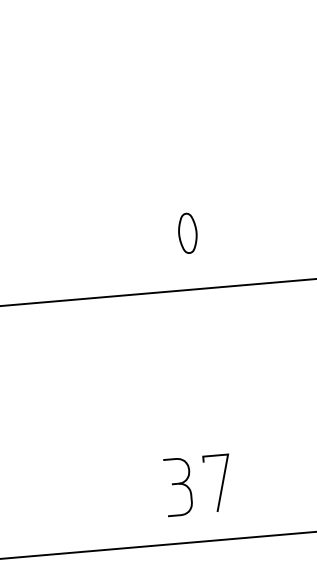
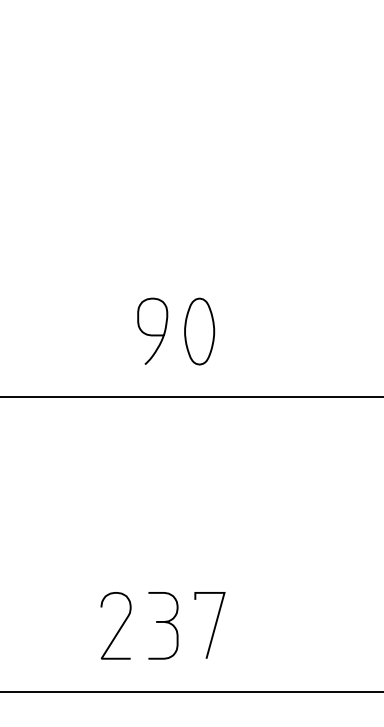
part: (187, 233) -> (199, 331), size x1.43
curve: (147, 239) -> (152, 334), added
curve: (141, 492) -> (119, 628), added

